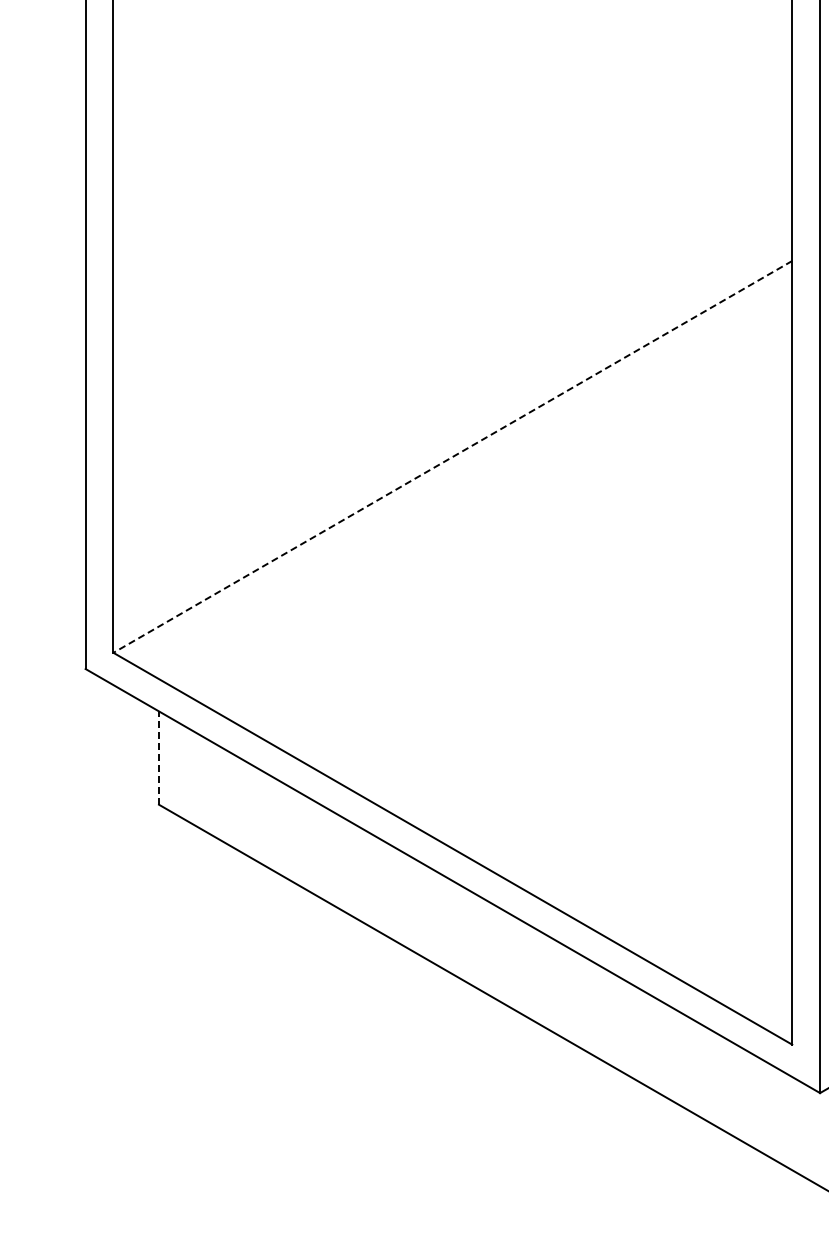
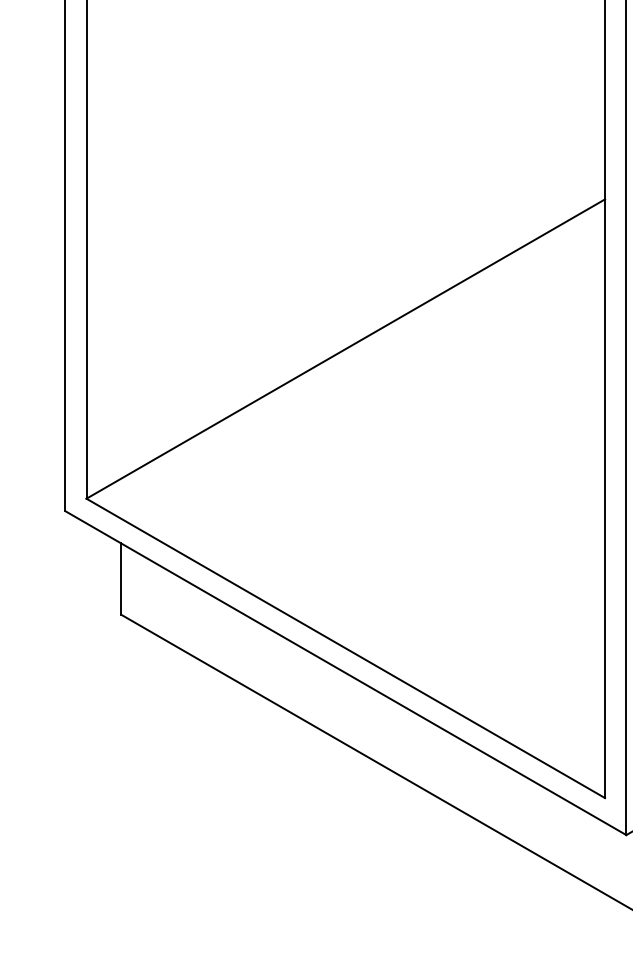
line: (452, 456) -> (345, 348), dashed -> solid
line: (158, 758) -> (120, 579), dashed -> solid

